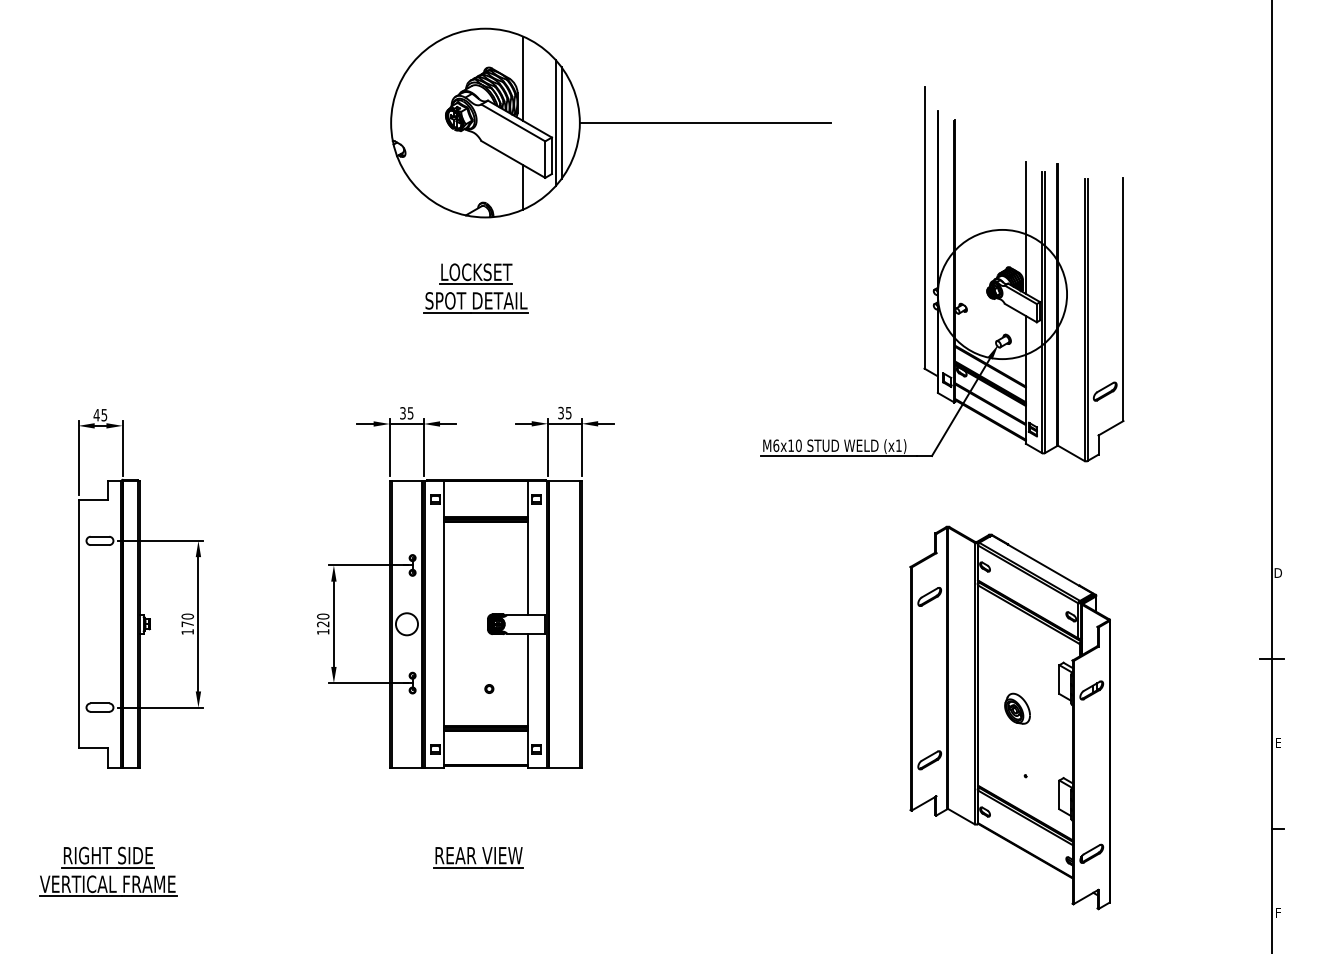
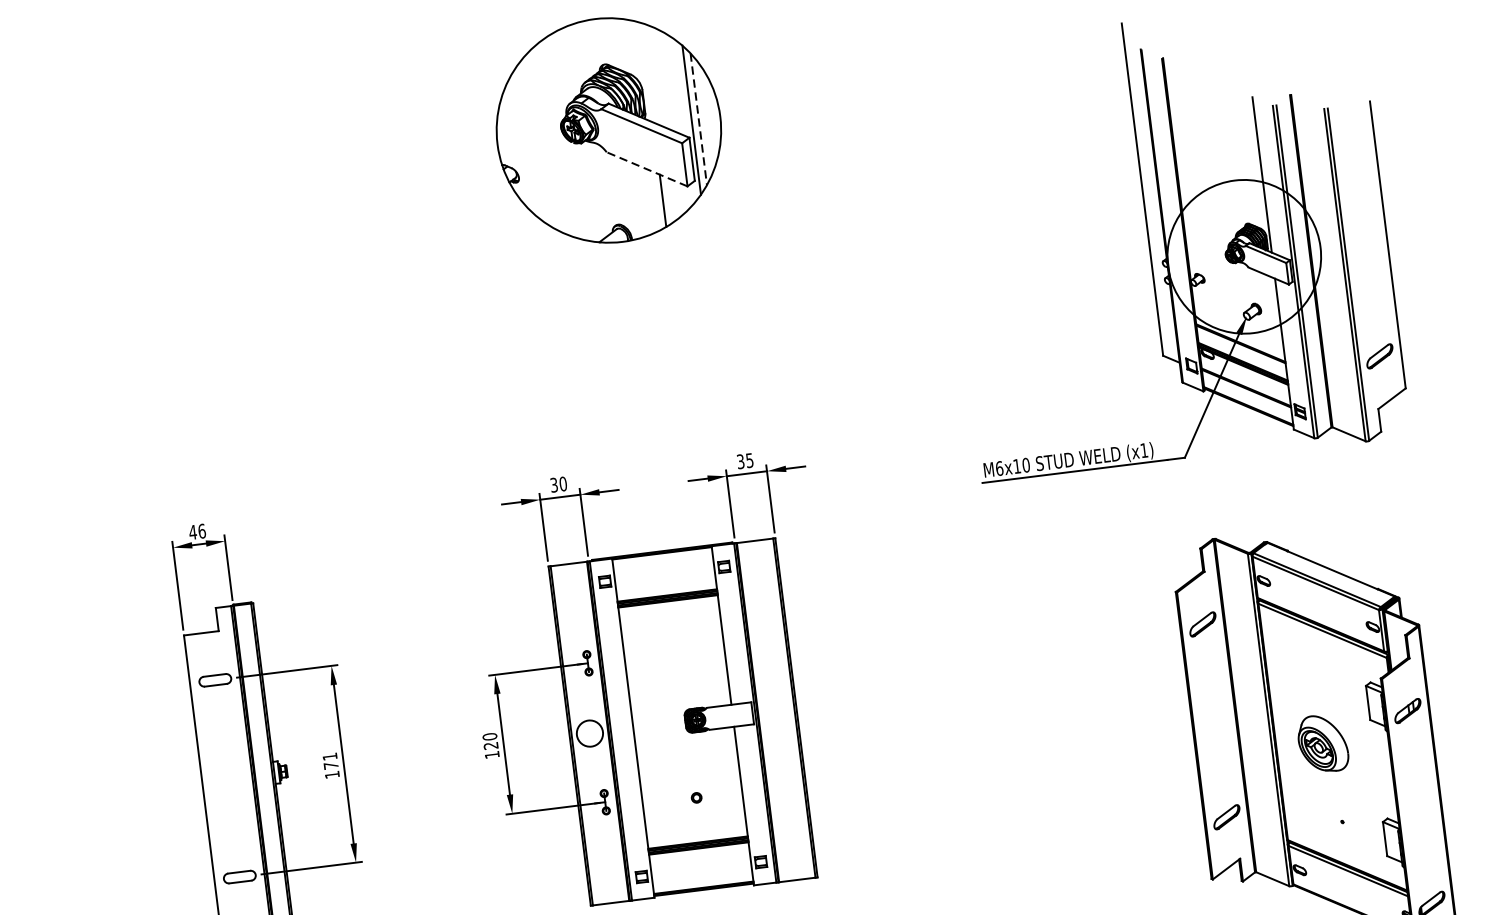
line: (523, 78) -> (647, 72), removed
line: (561, 123) -> (698, 119), solid -> dashed
line: (705, 123) -> (868, 98), removed
line: (513, 159) -> (647, 169), solid -> dashed
part: (475, 288) -> (621, 327), removed
text: (410, 413) -> (563, 484), 35 -> 30
text: (104, 414) -> (202, 530), 45 -> 46
text: (187, 616) -> (329, 756), 170 -> 171
part: (1017, 708) -> (1322, 743), size x1.6

